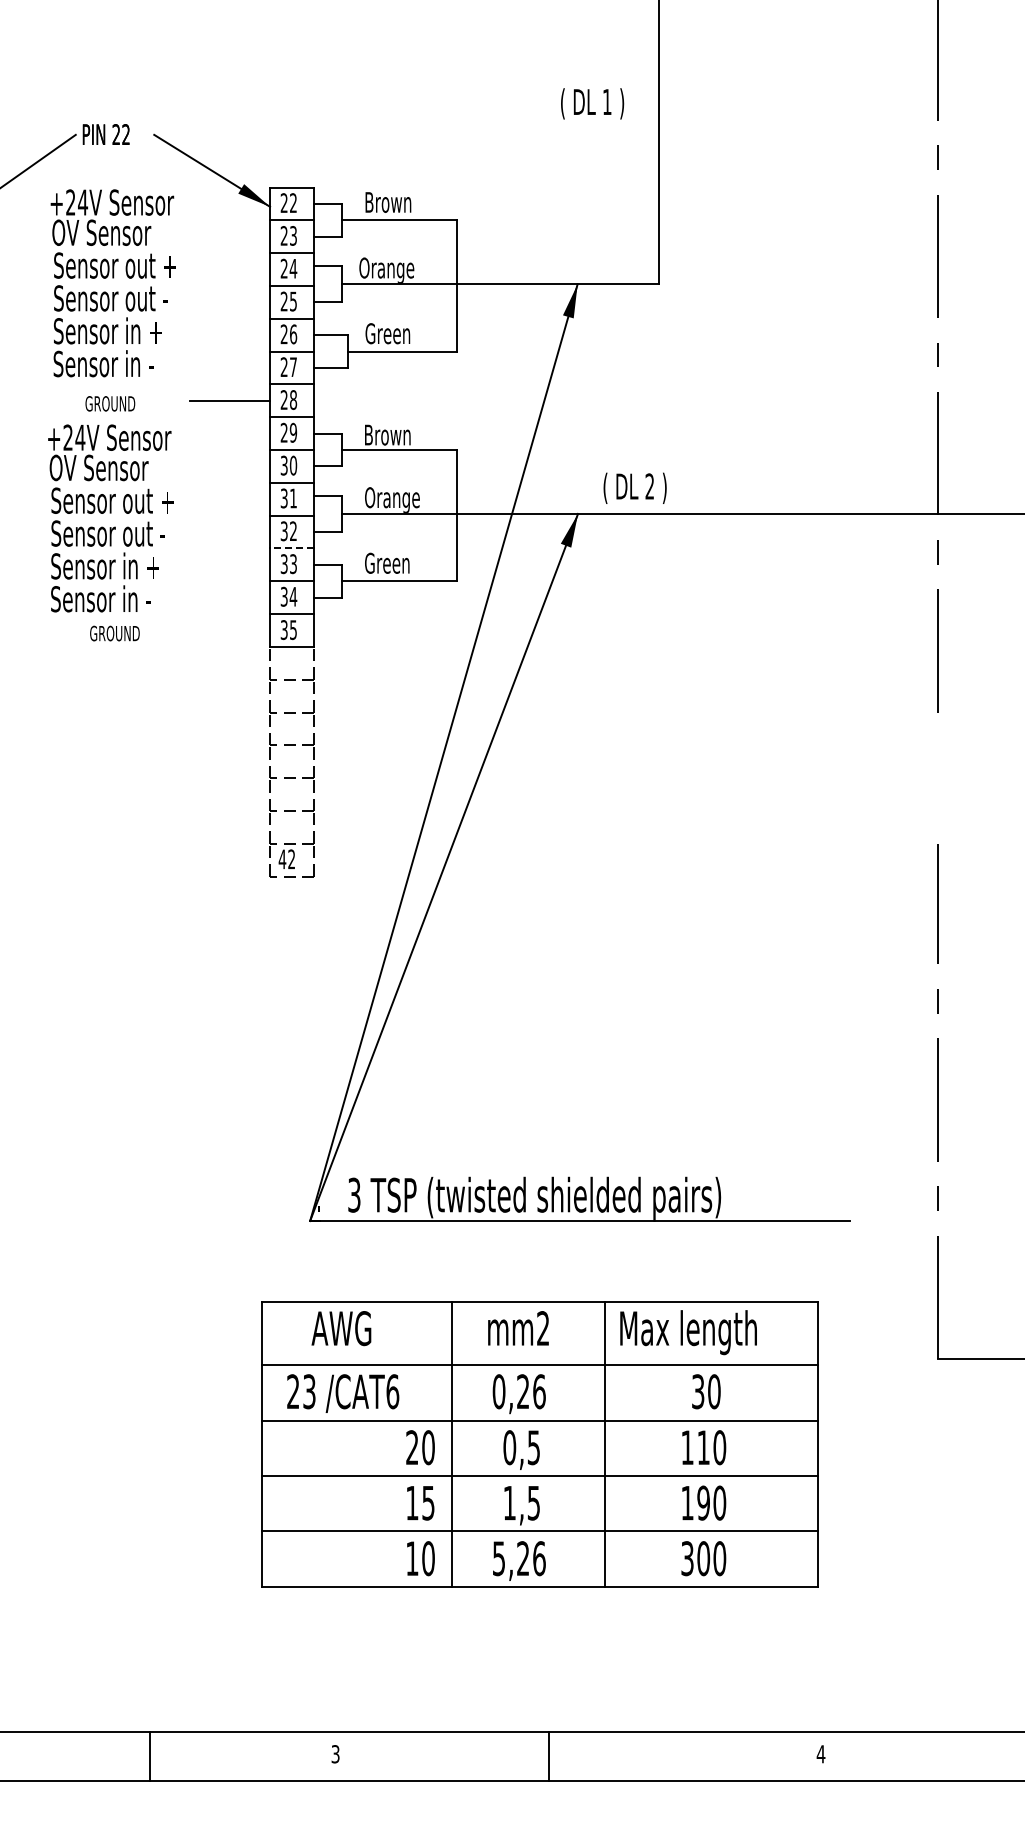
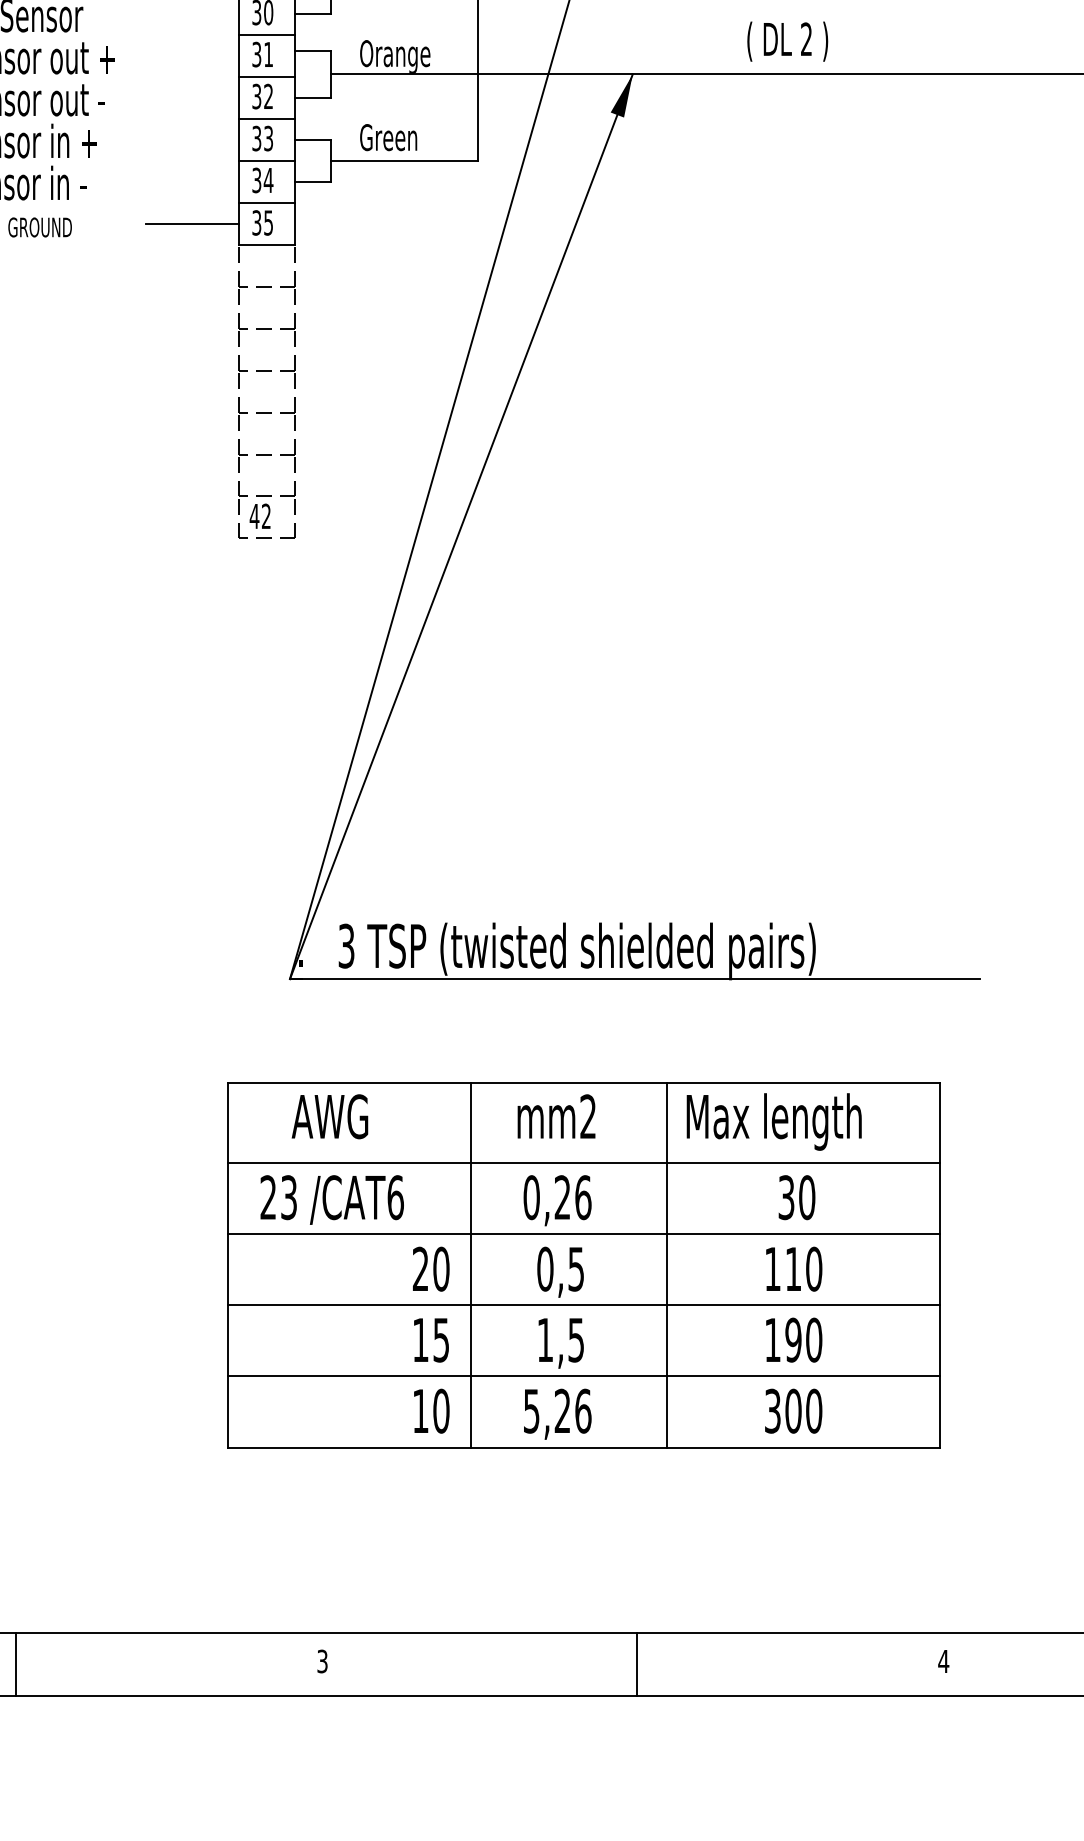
text: (634, 487) -> (786, 40), moved
line: (291, 548) -> (266, 118), dashed -> solid
line: (233, 630) -> (191, 223), added
line: (149, 1756) -> (15, 1664), moved
line: (549, 1756) -> (637, 1664), moved

